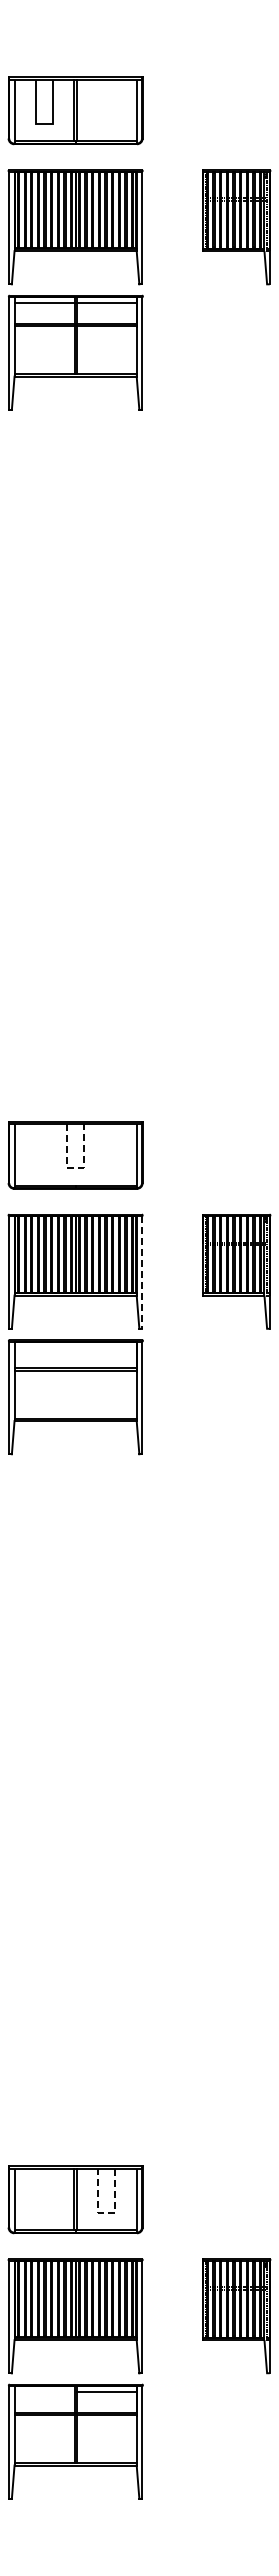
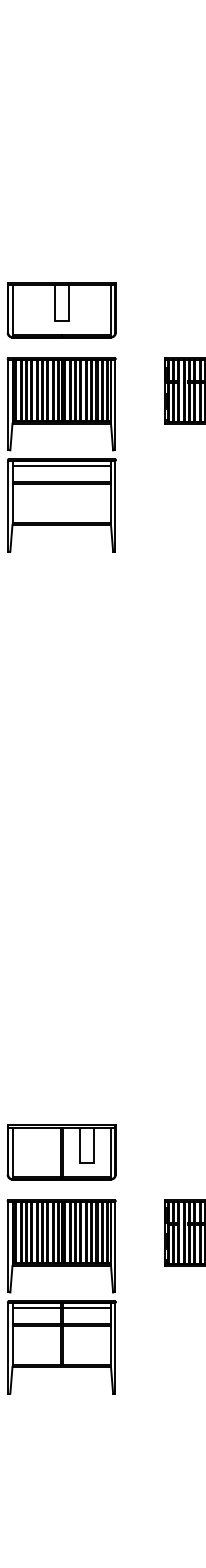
line: (75, 1168) -> (61, 321), dashed -> solid
line: (142, 1272) -> (115, 404), dashed -> solid
line: (75, 1347) -> (61, 465), added
line: (106, 2212) -> (86, 1162), dashed -> solid
line: (44, 2392) -> (36, 1307), added

